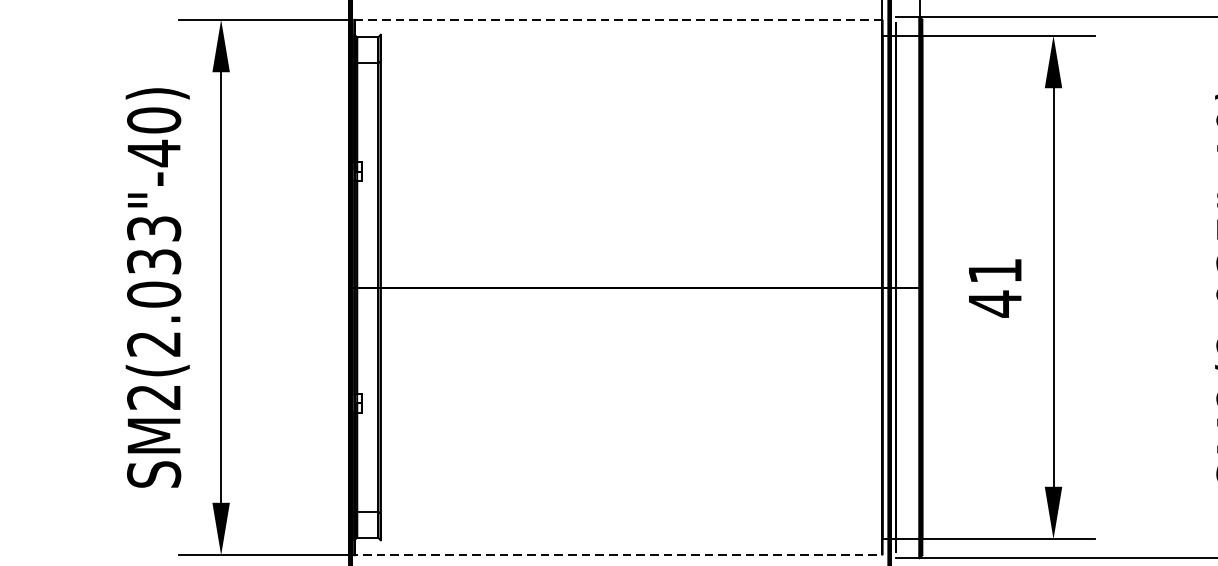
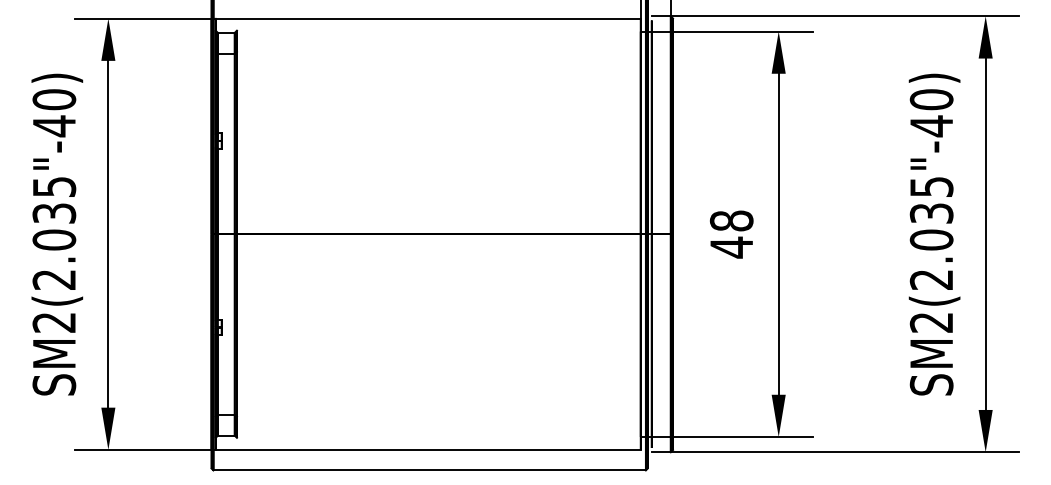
line: (616, 19) -> (426, 18), dashed -> solid
text: (153, 228) -> (53, 186), SM2(2.033"-40) -> SM2(2.035"-40)
text: (994, 270) -> (731, 220), 41 -> 48
line: (616, 554) -> (426, 449), dashed -> solid

